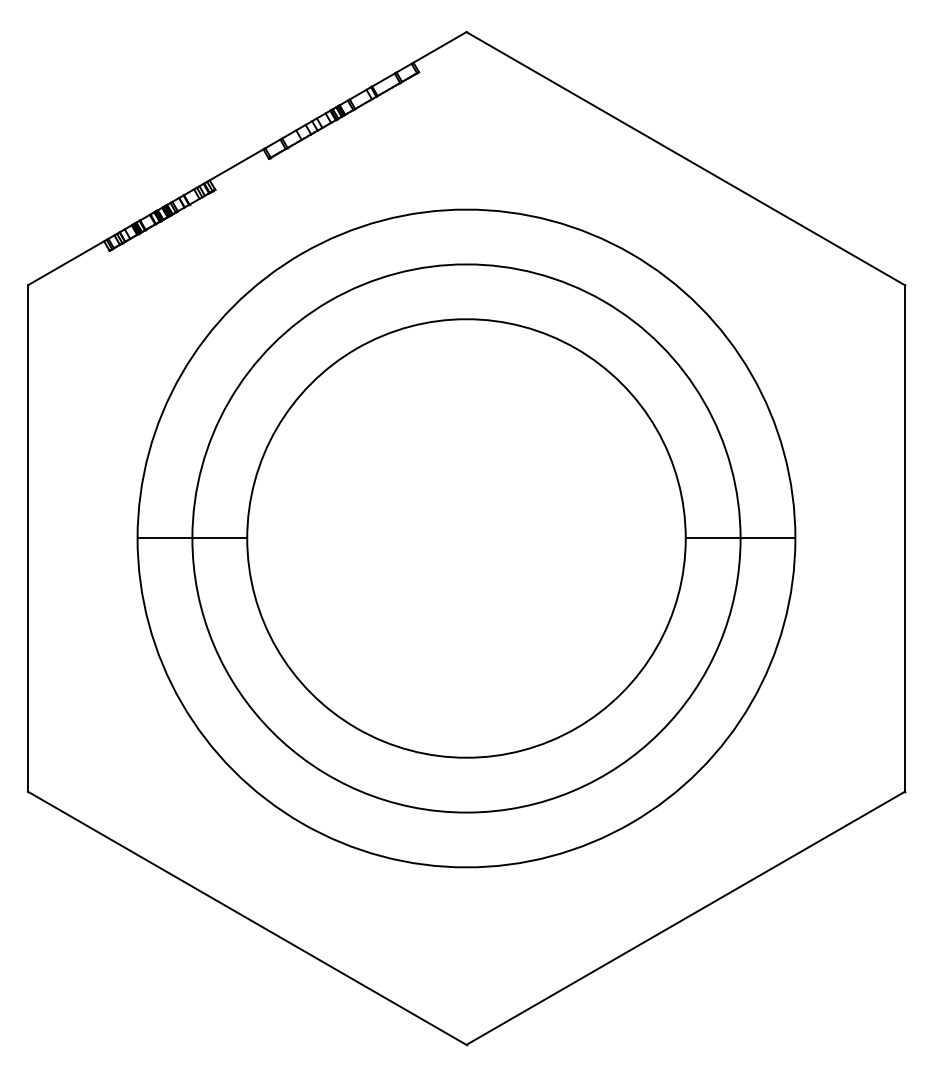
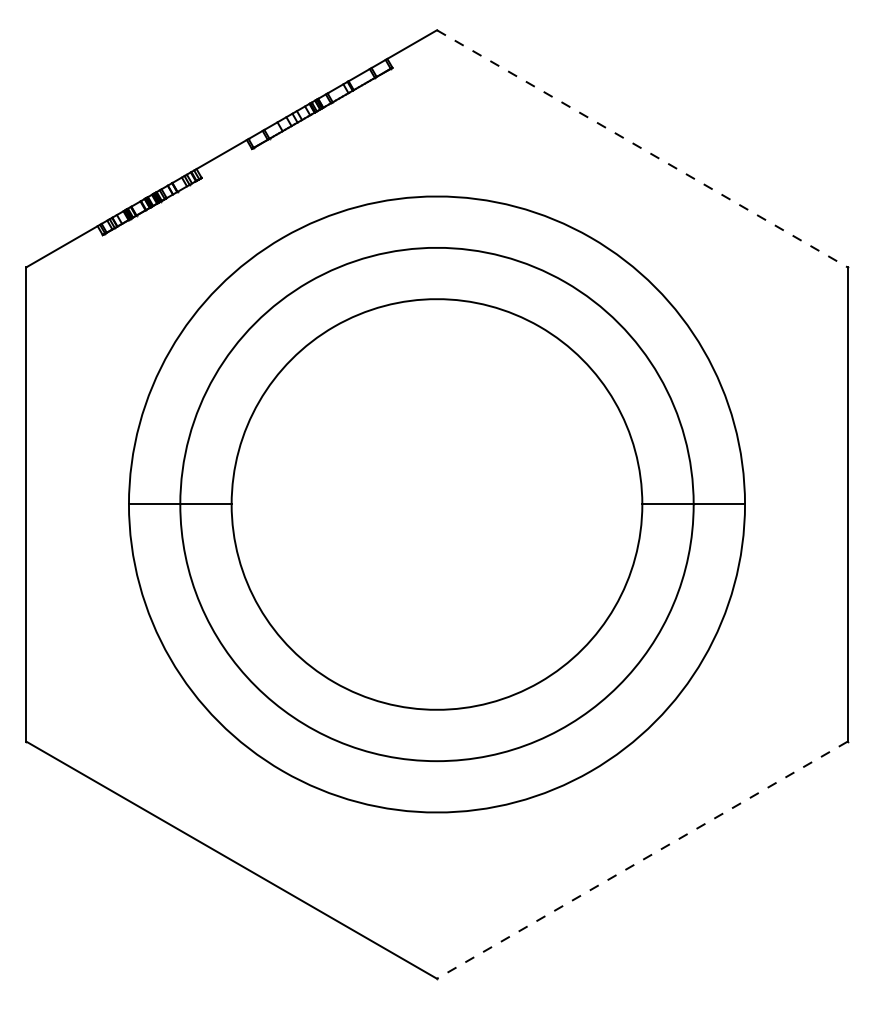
line: (685, 159) -> (642, 149), solid -> dashed
line: (684, 918) -> (641, 860), solid -> dashed

